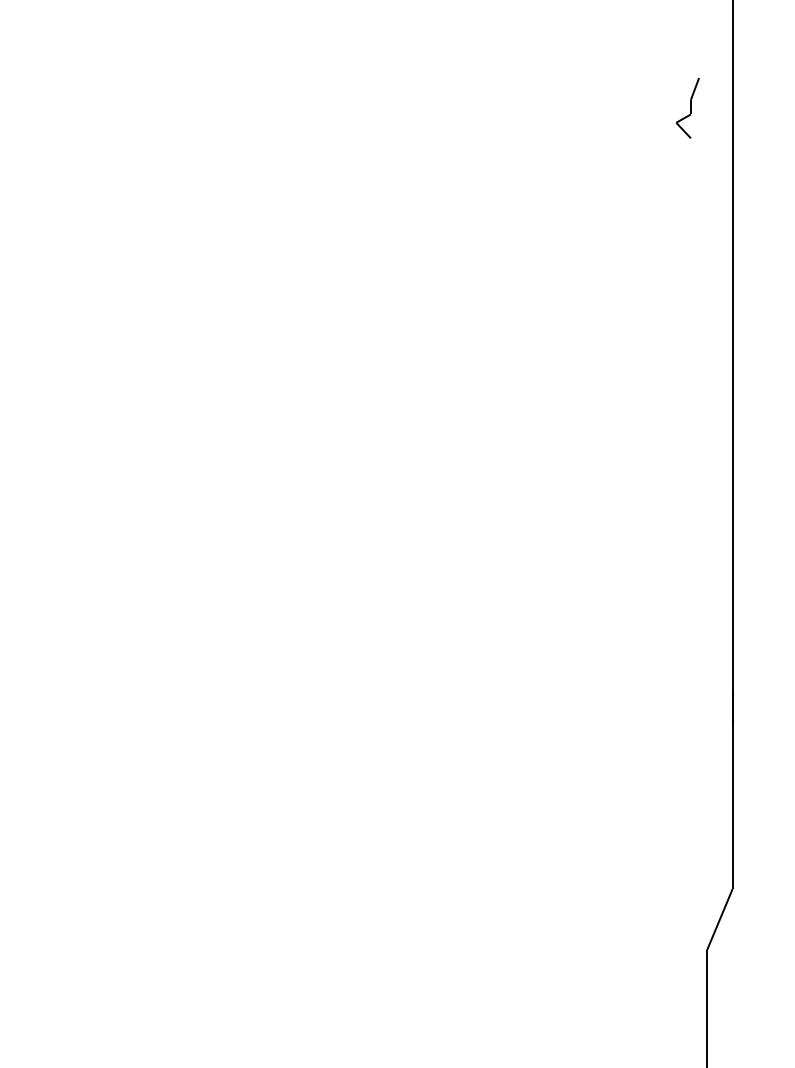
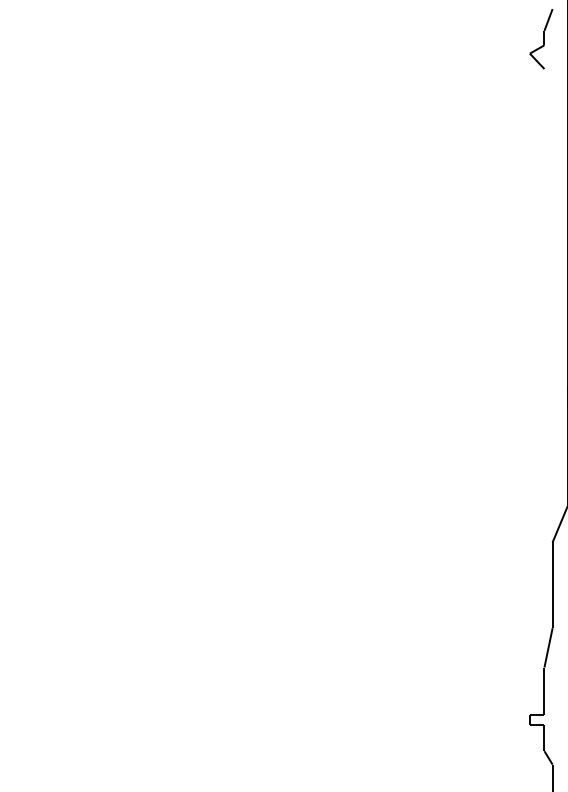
part: (687, 108) -> (541, 39), size x1.67

